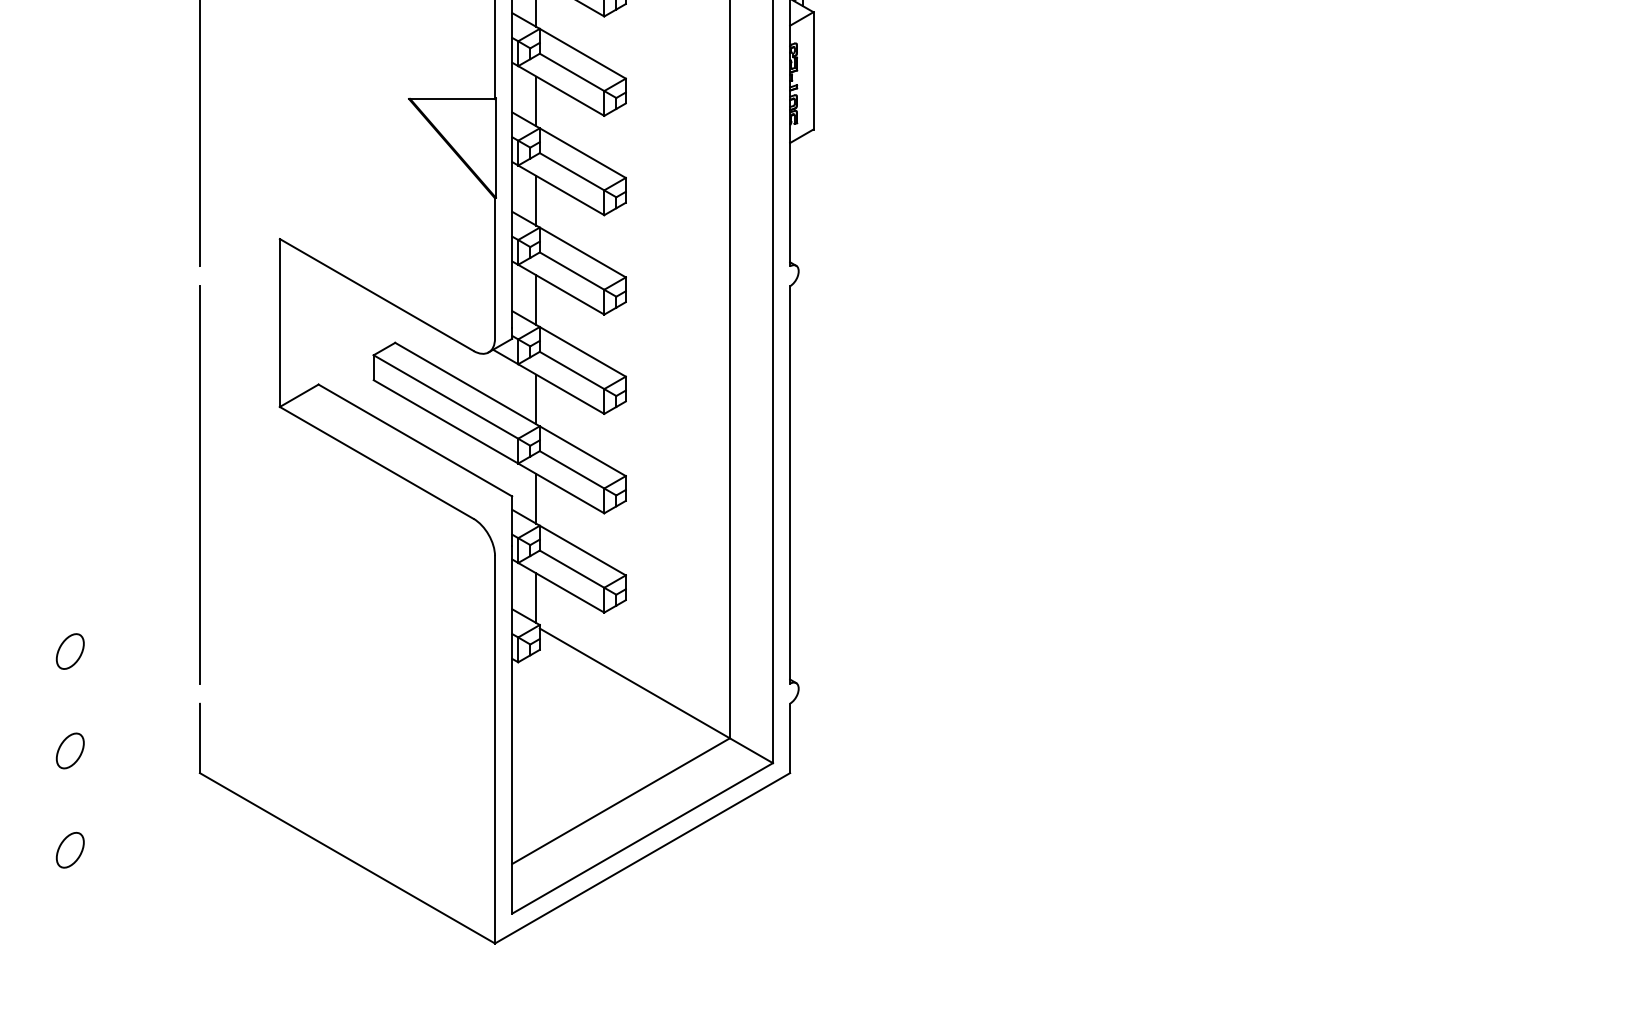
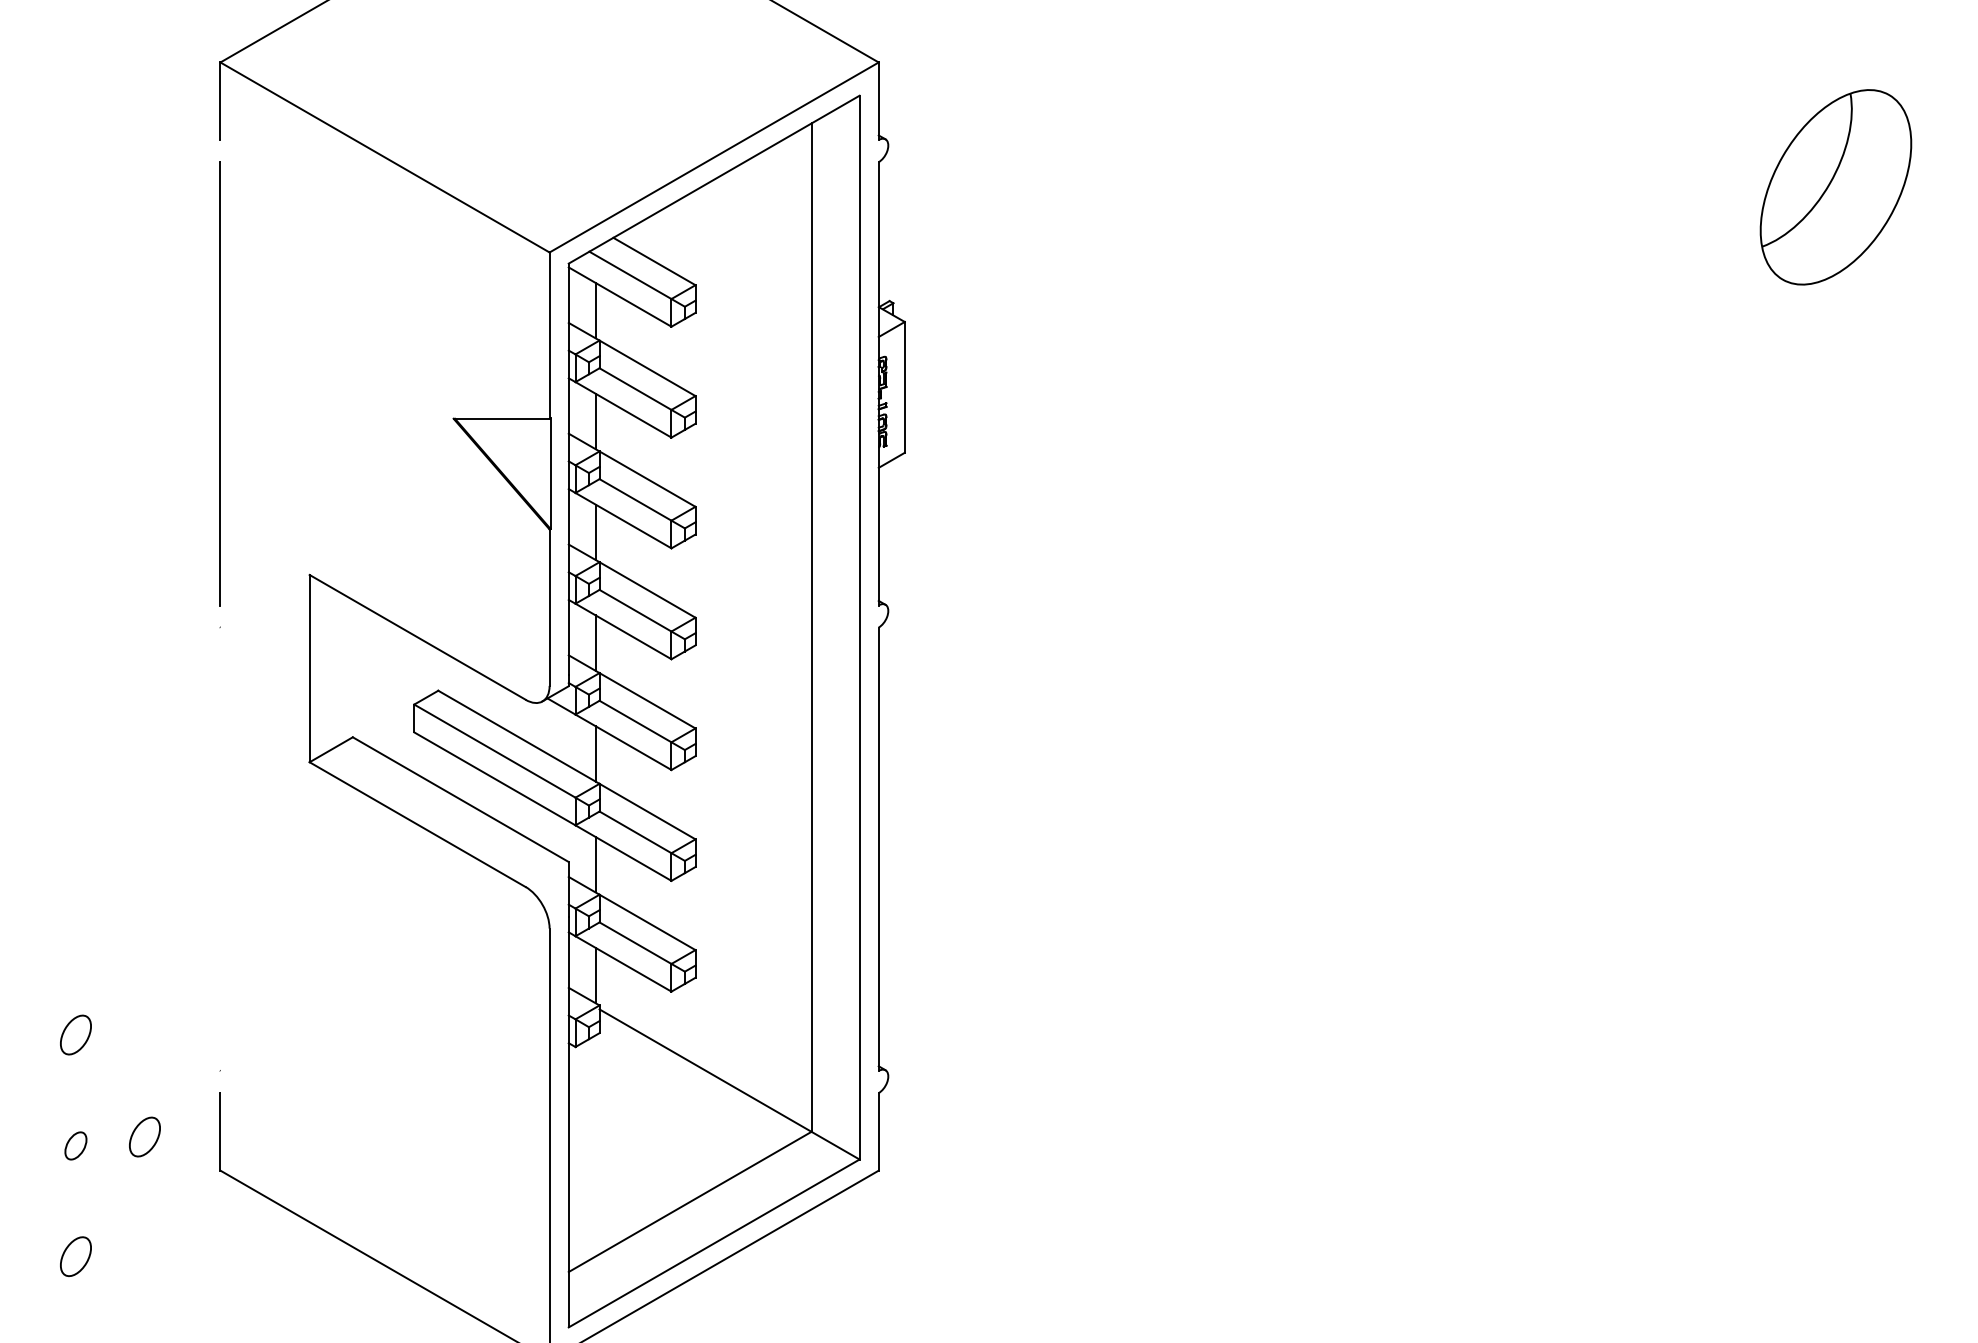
line: (199, 484) -> (220, 848), removed
part: (131, 742) -> (144, 1136), added
part: (69, 750) -> (75, 1145), size x0.7

